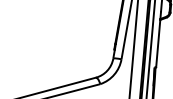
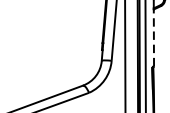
line: (158, 43) -> (154, 37), solid -> dashed

